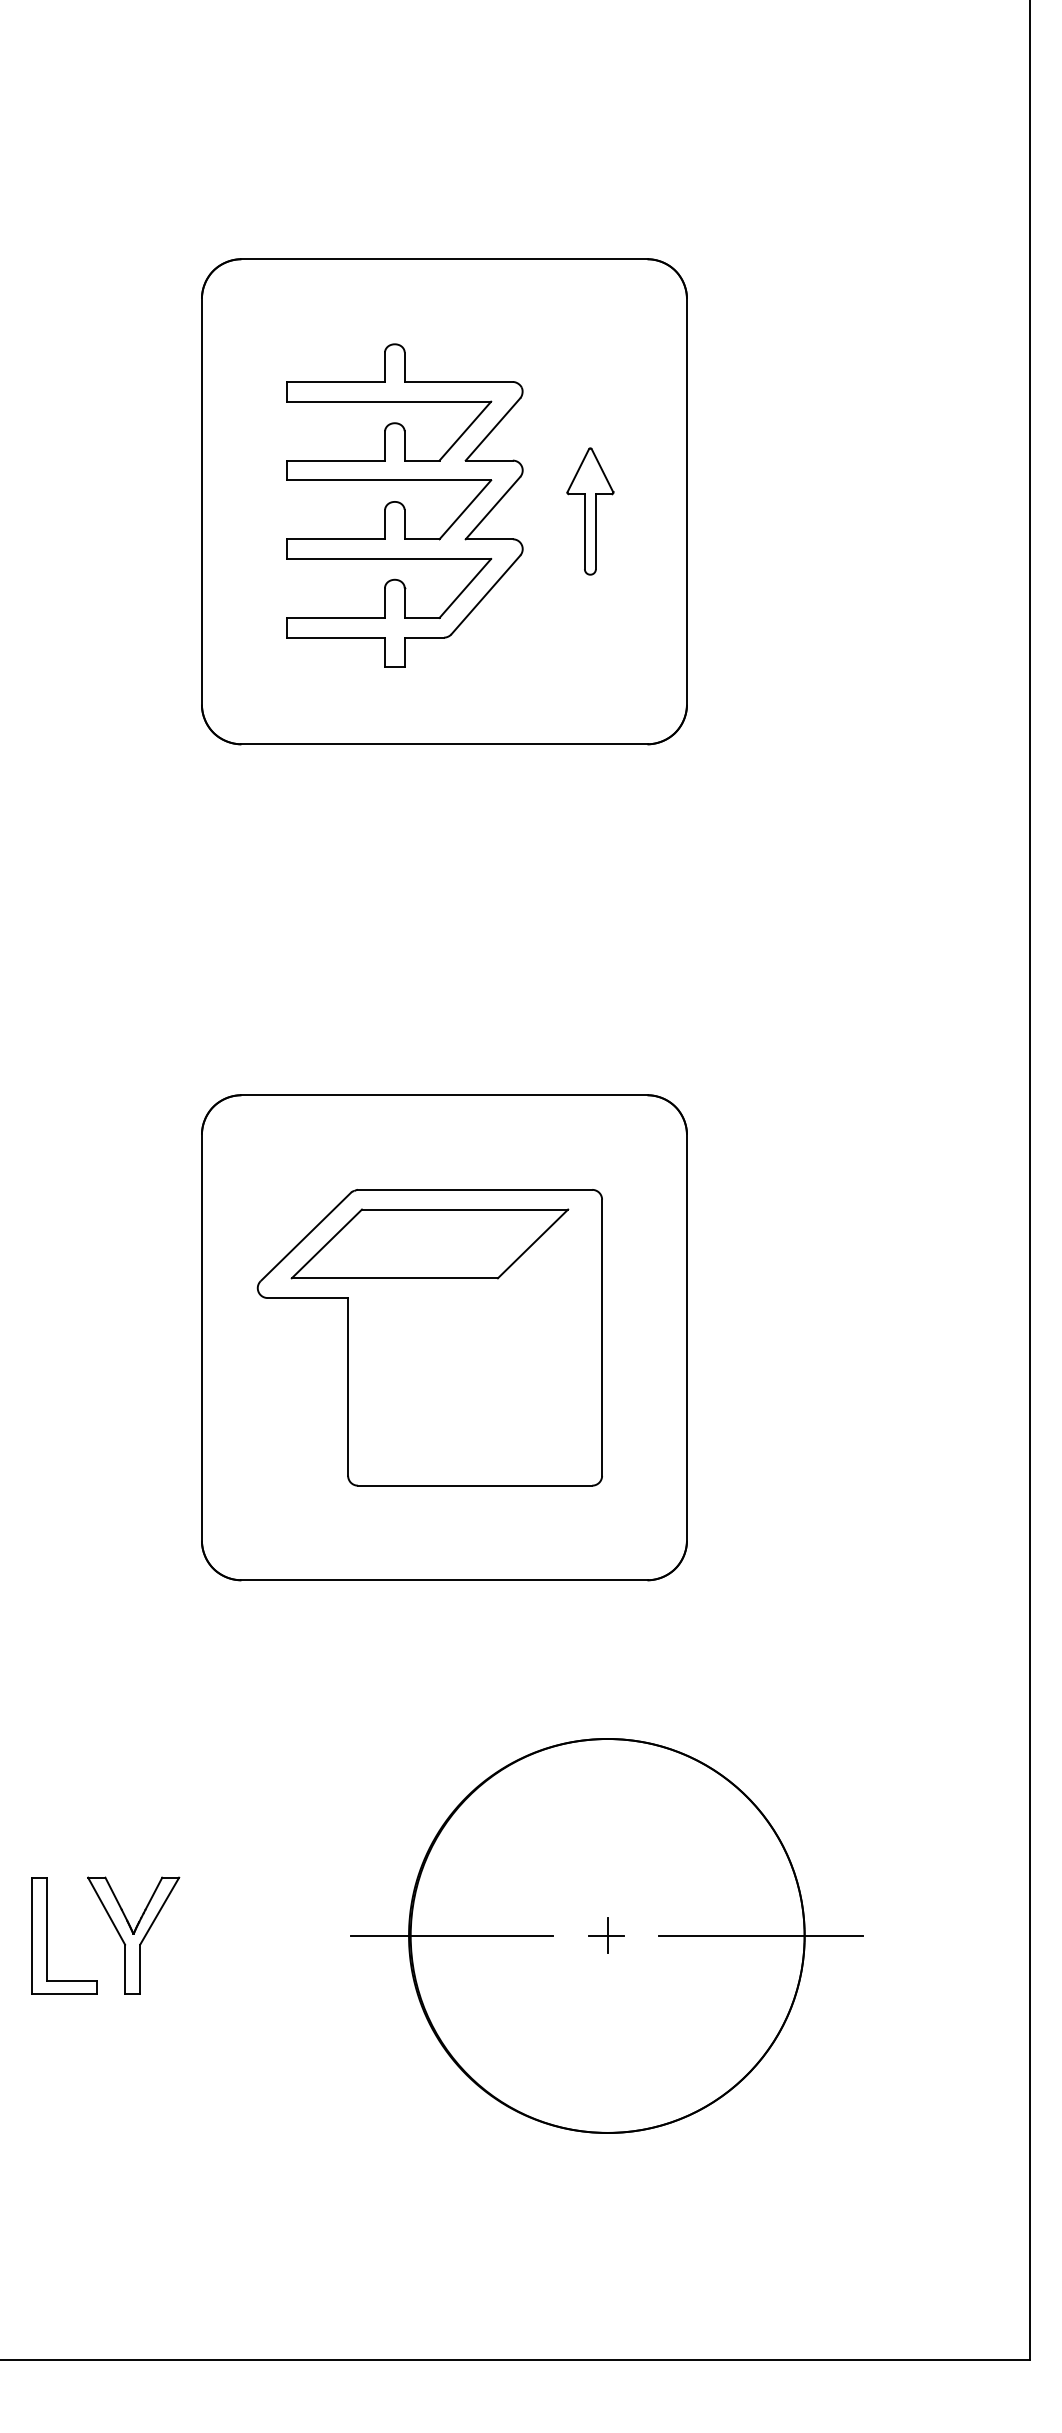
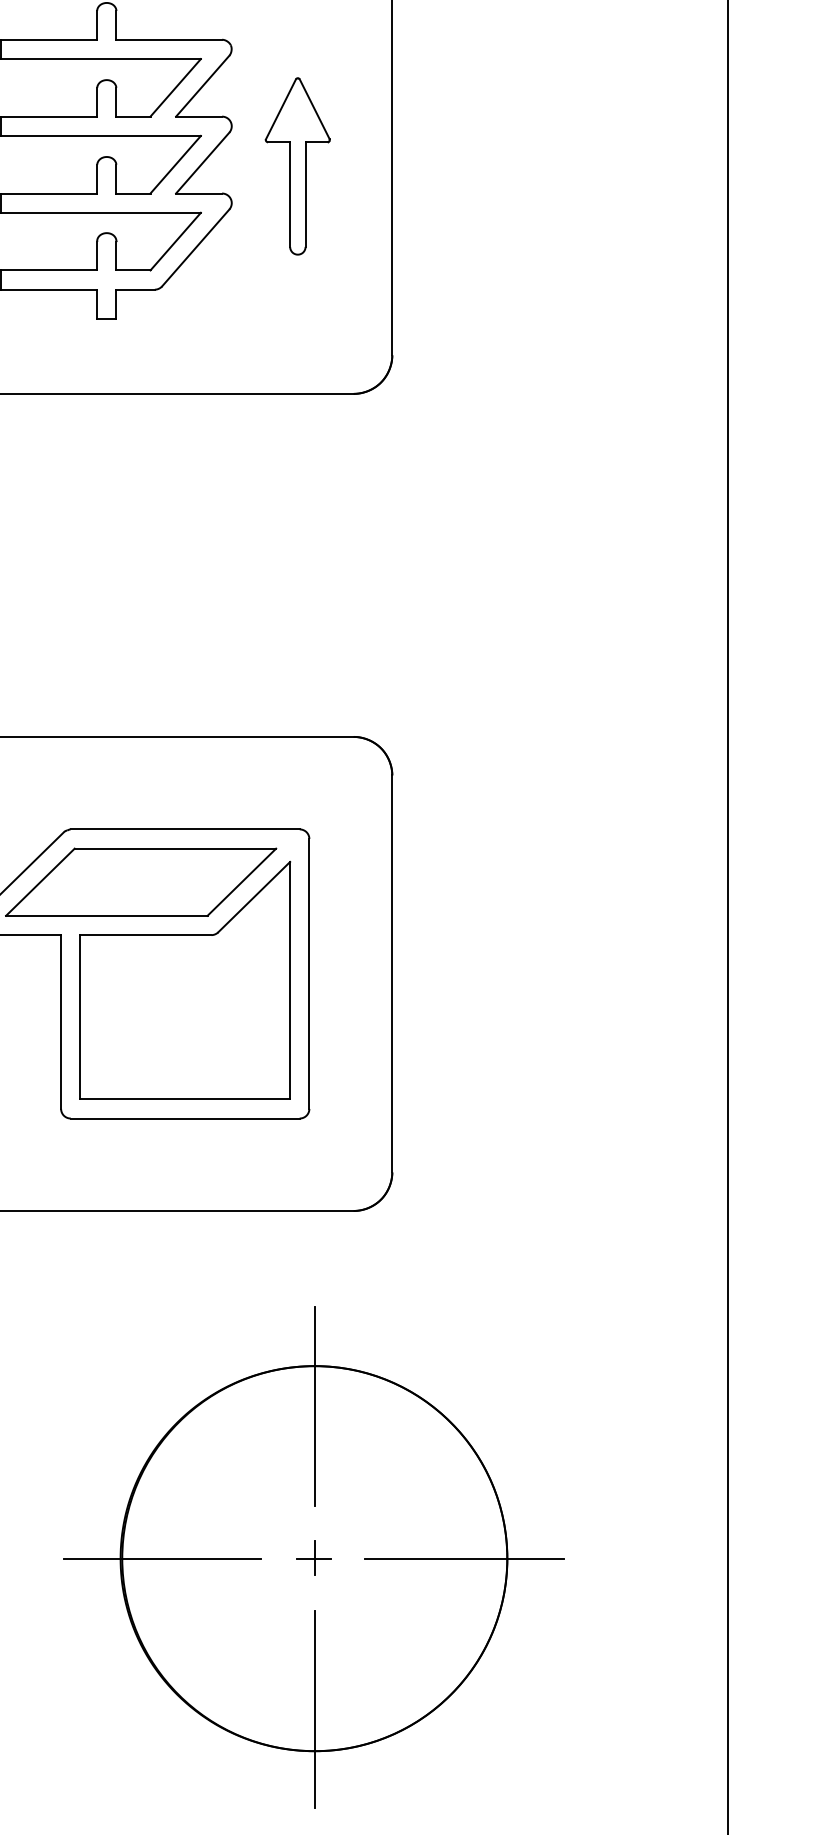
part: (590, 511) -> (298, 166), size x1.43
part: (475, 1344) -> (185, 980), added
line: (607, 1780) -> (314, 1406), added
line: (607, 2090) -> (314, 1709), added

